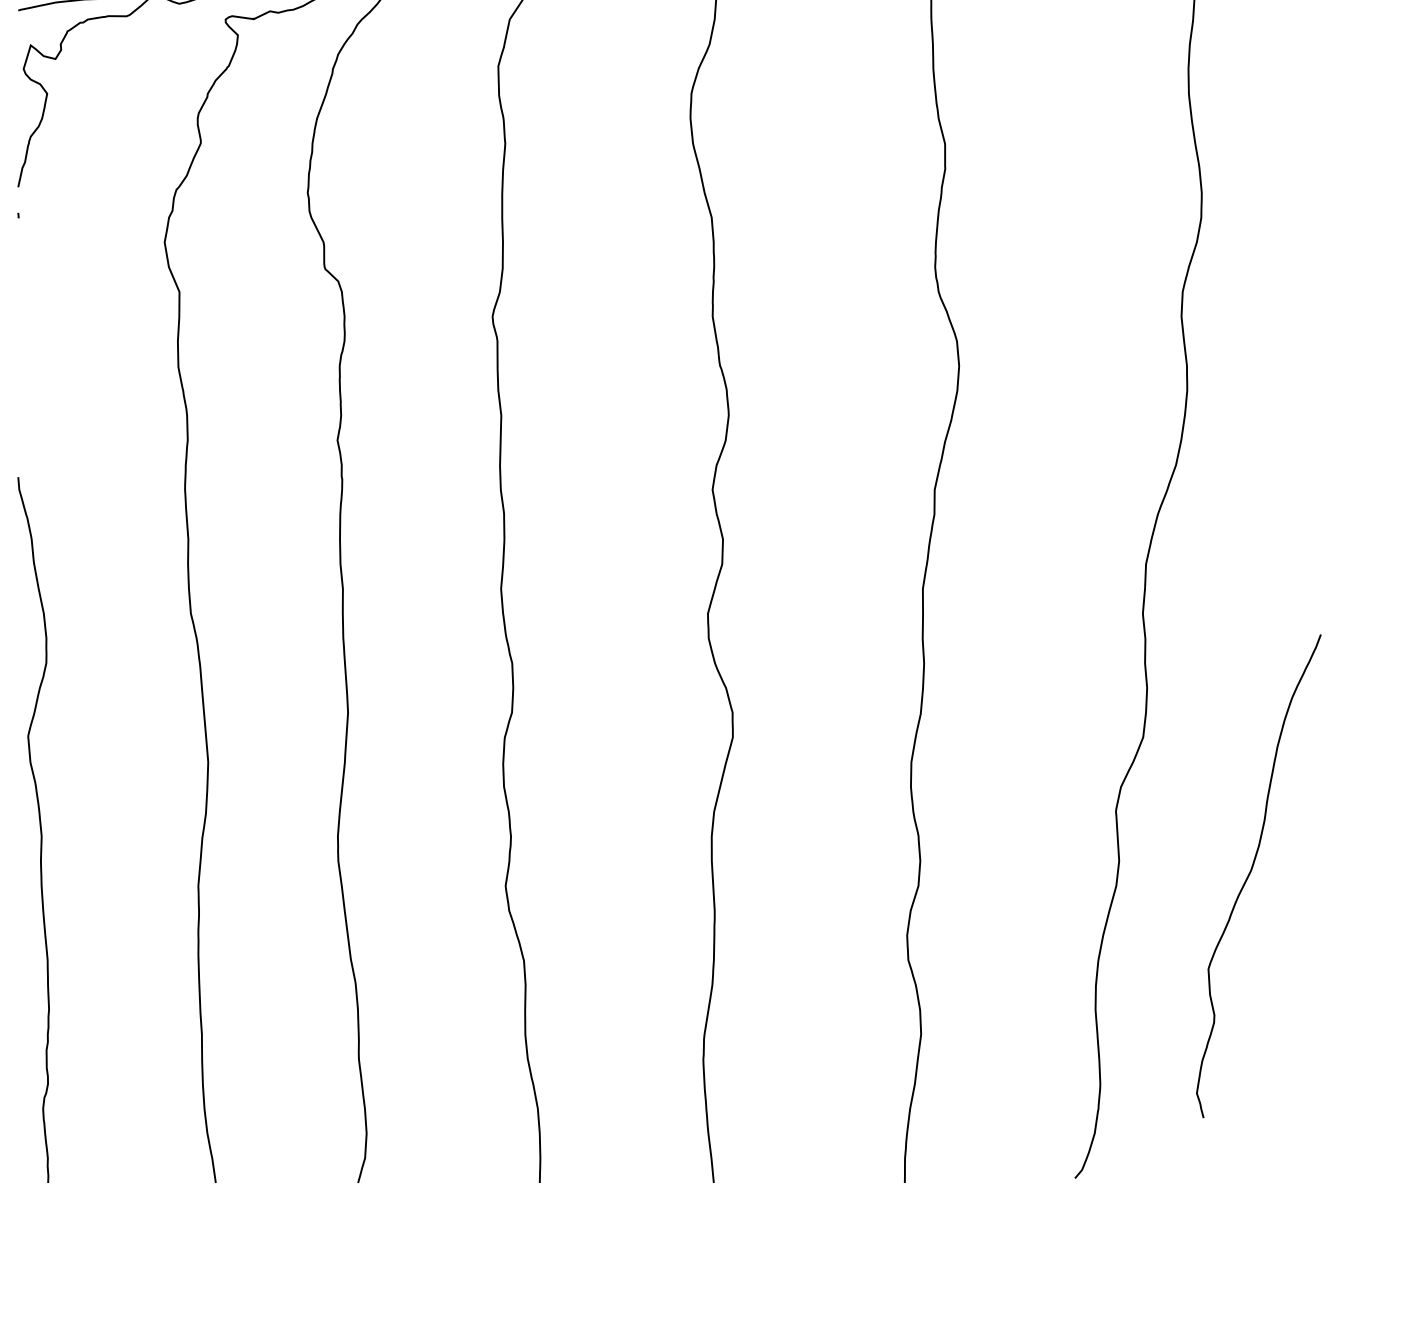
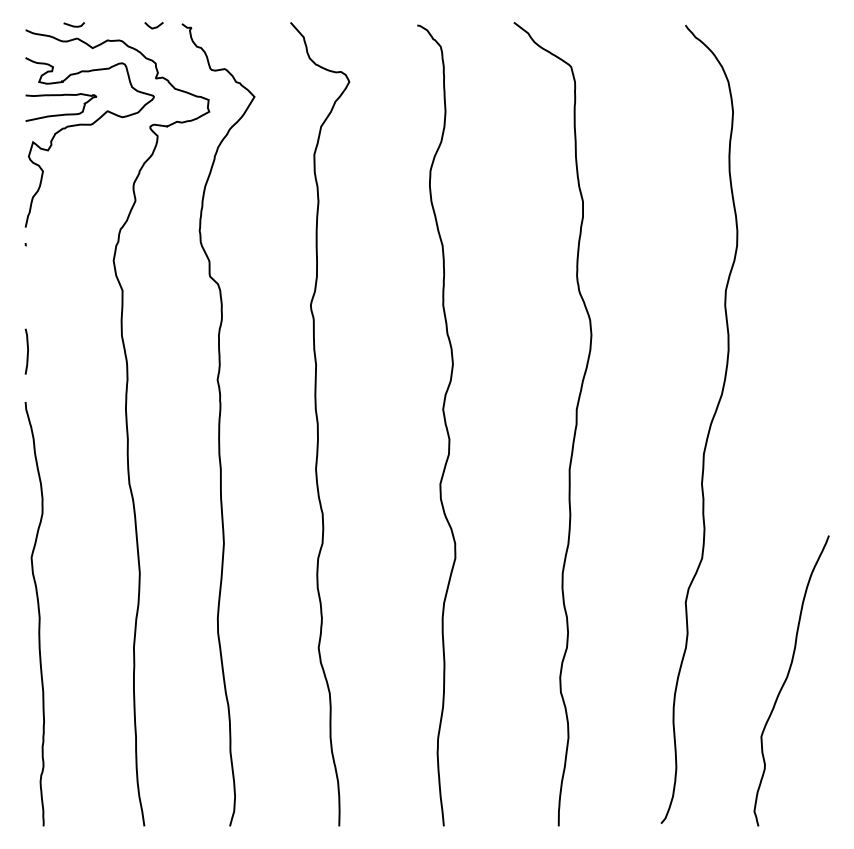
curve: (21, 393) -> (27, 351), added
curve: (1251, 873) -> (787, 679), moved

